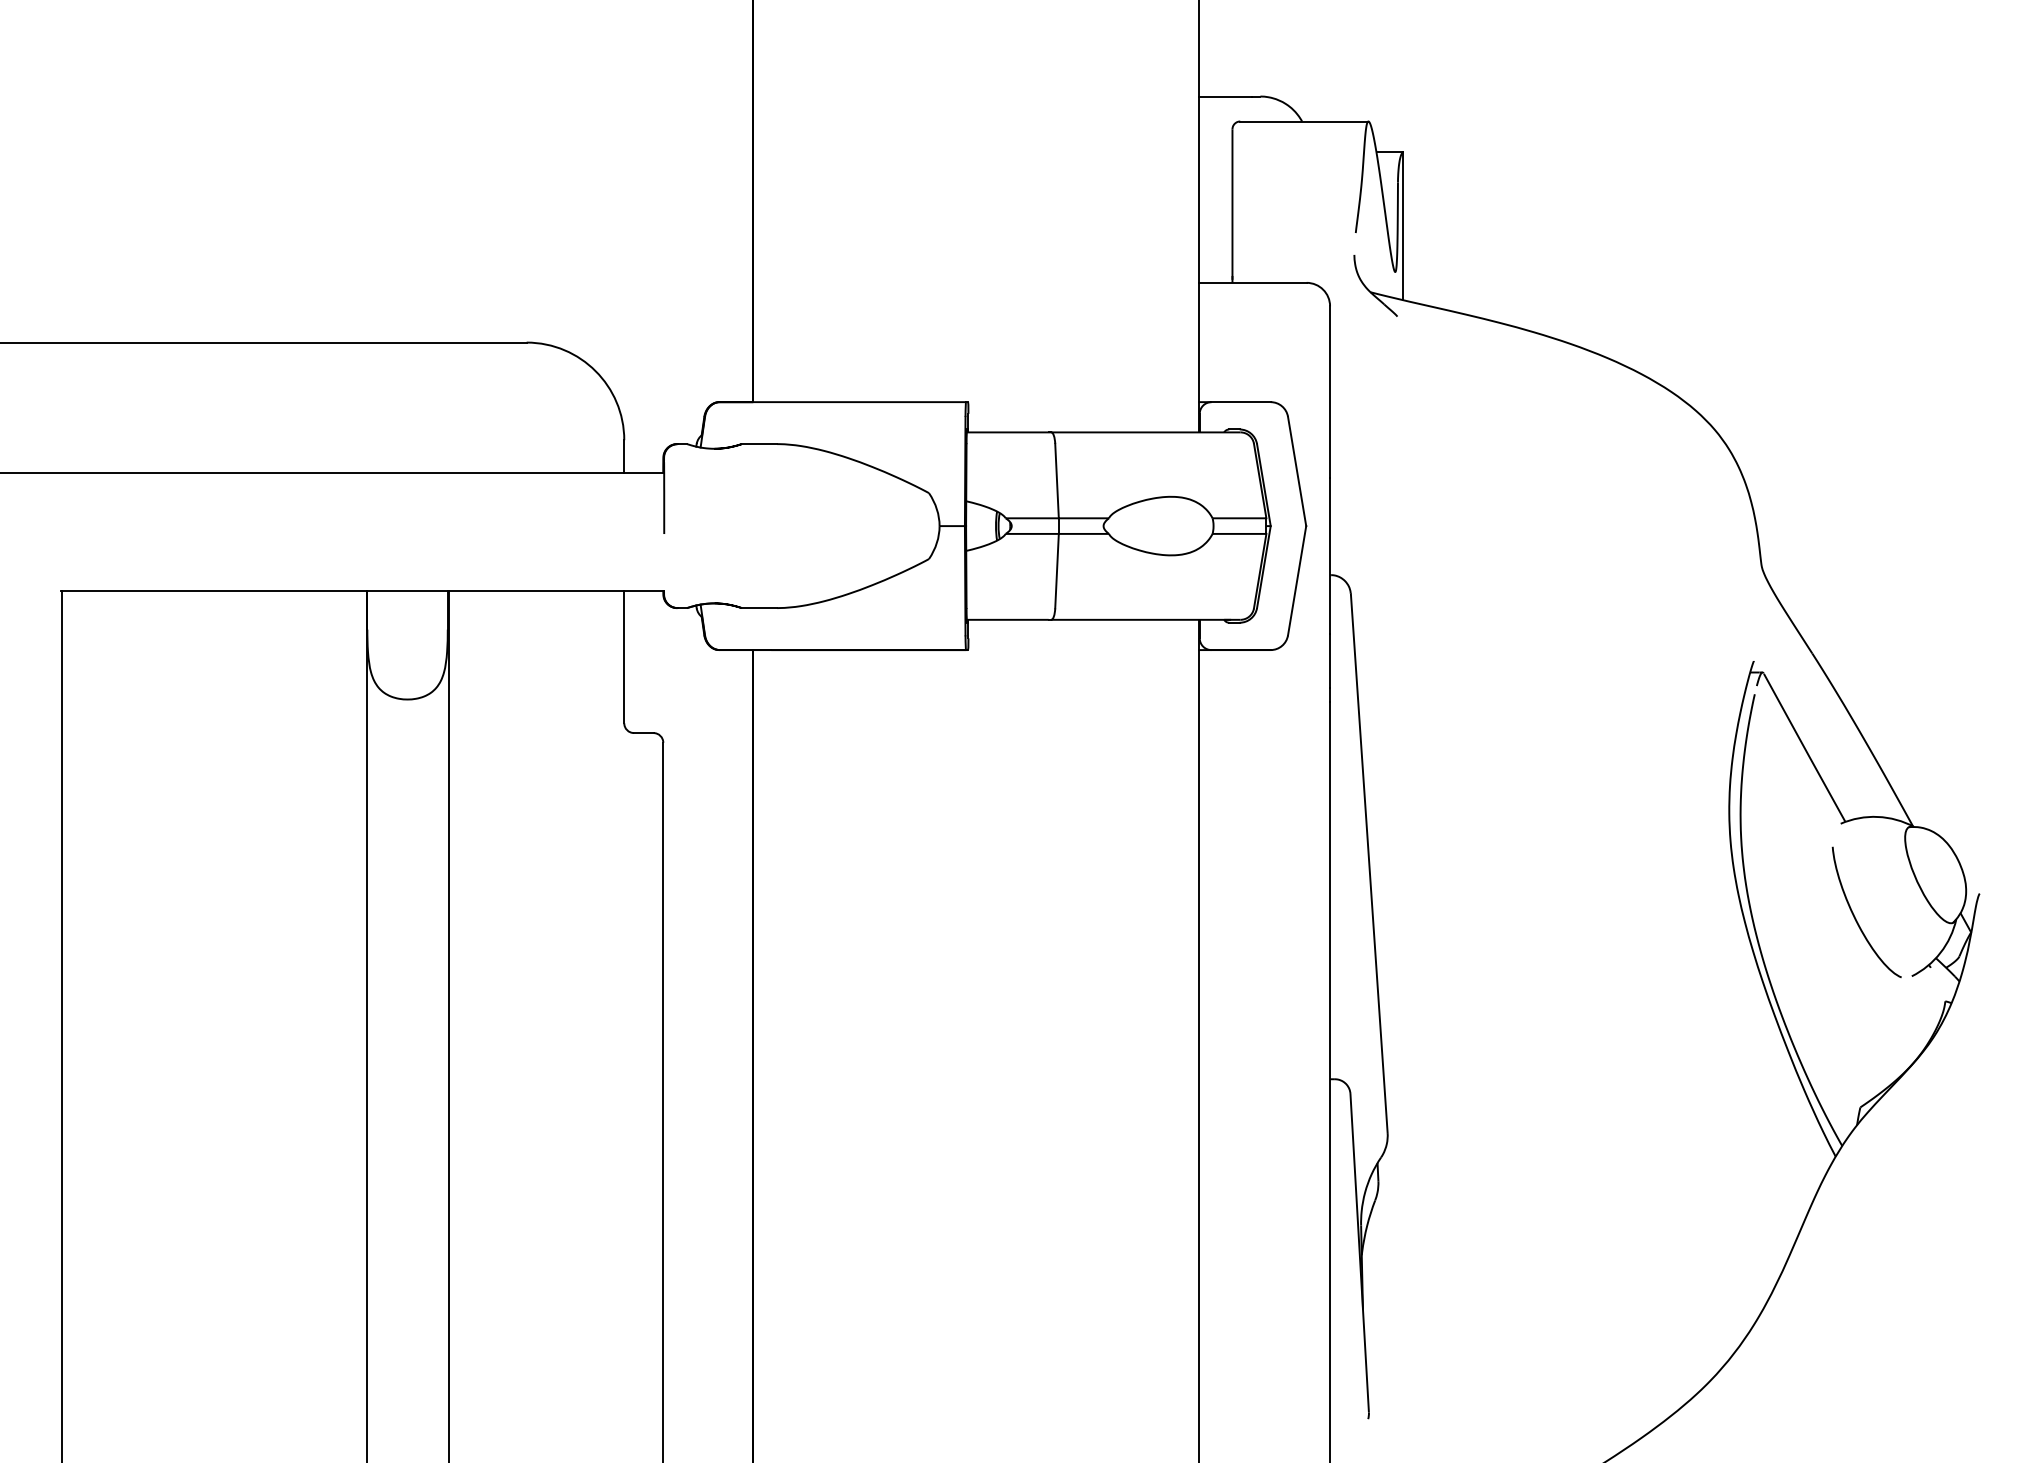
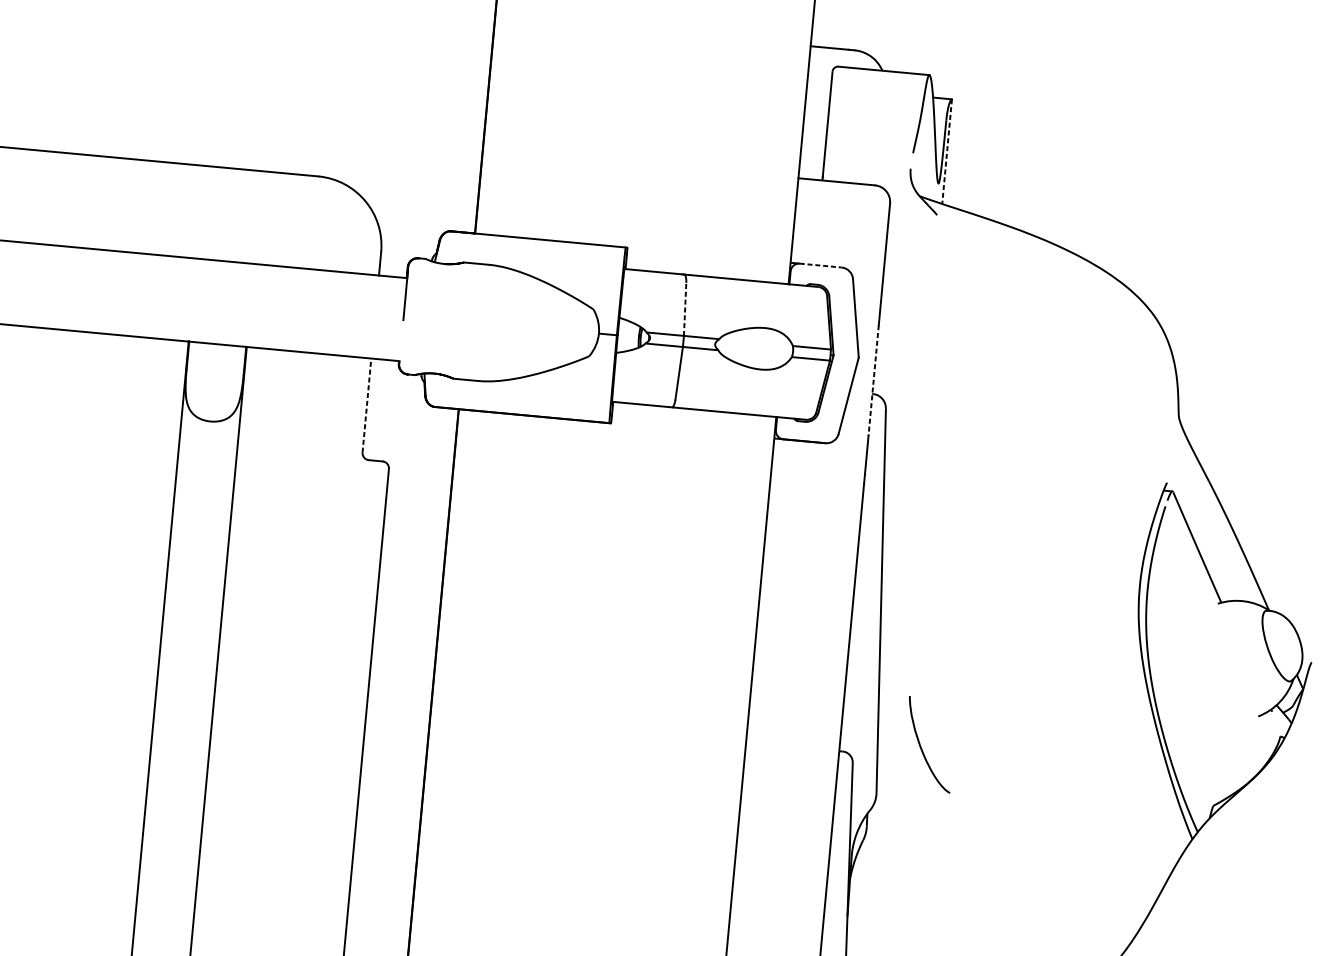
line: (1403, 226) -> (947, 151), solid -> dashed
line: (1241, 402) -> (820, 265), solid -> dashed
line: (1057, 480) -> (685, 309), solid -> dashed
line: (1330, 556) -> (873, 380), solid -> dashed
line: (624, 656) -> (367, 405), solid -> dashed
curve: (1855, 916) -> (921, 746), moved

